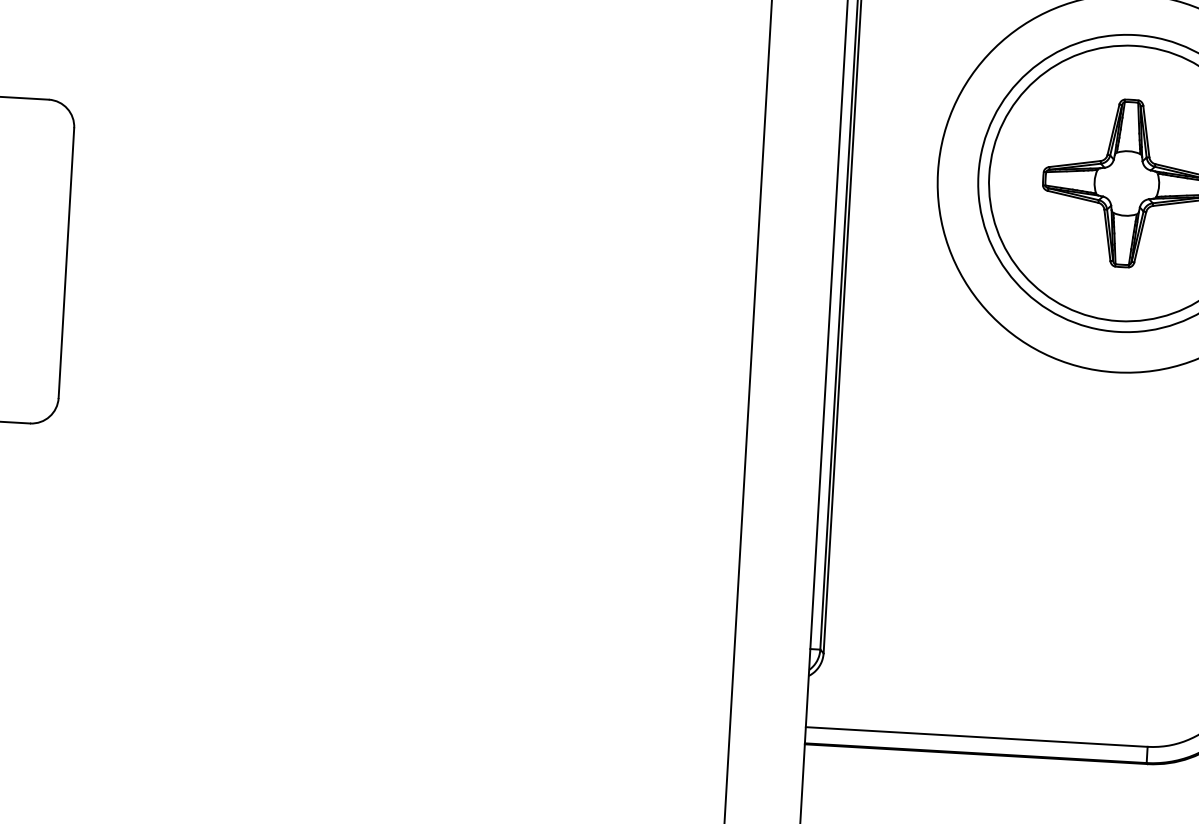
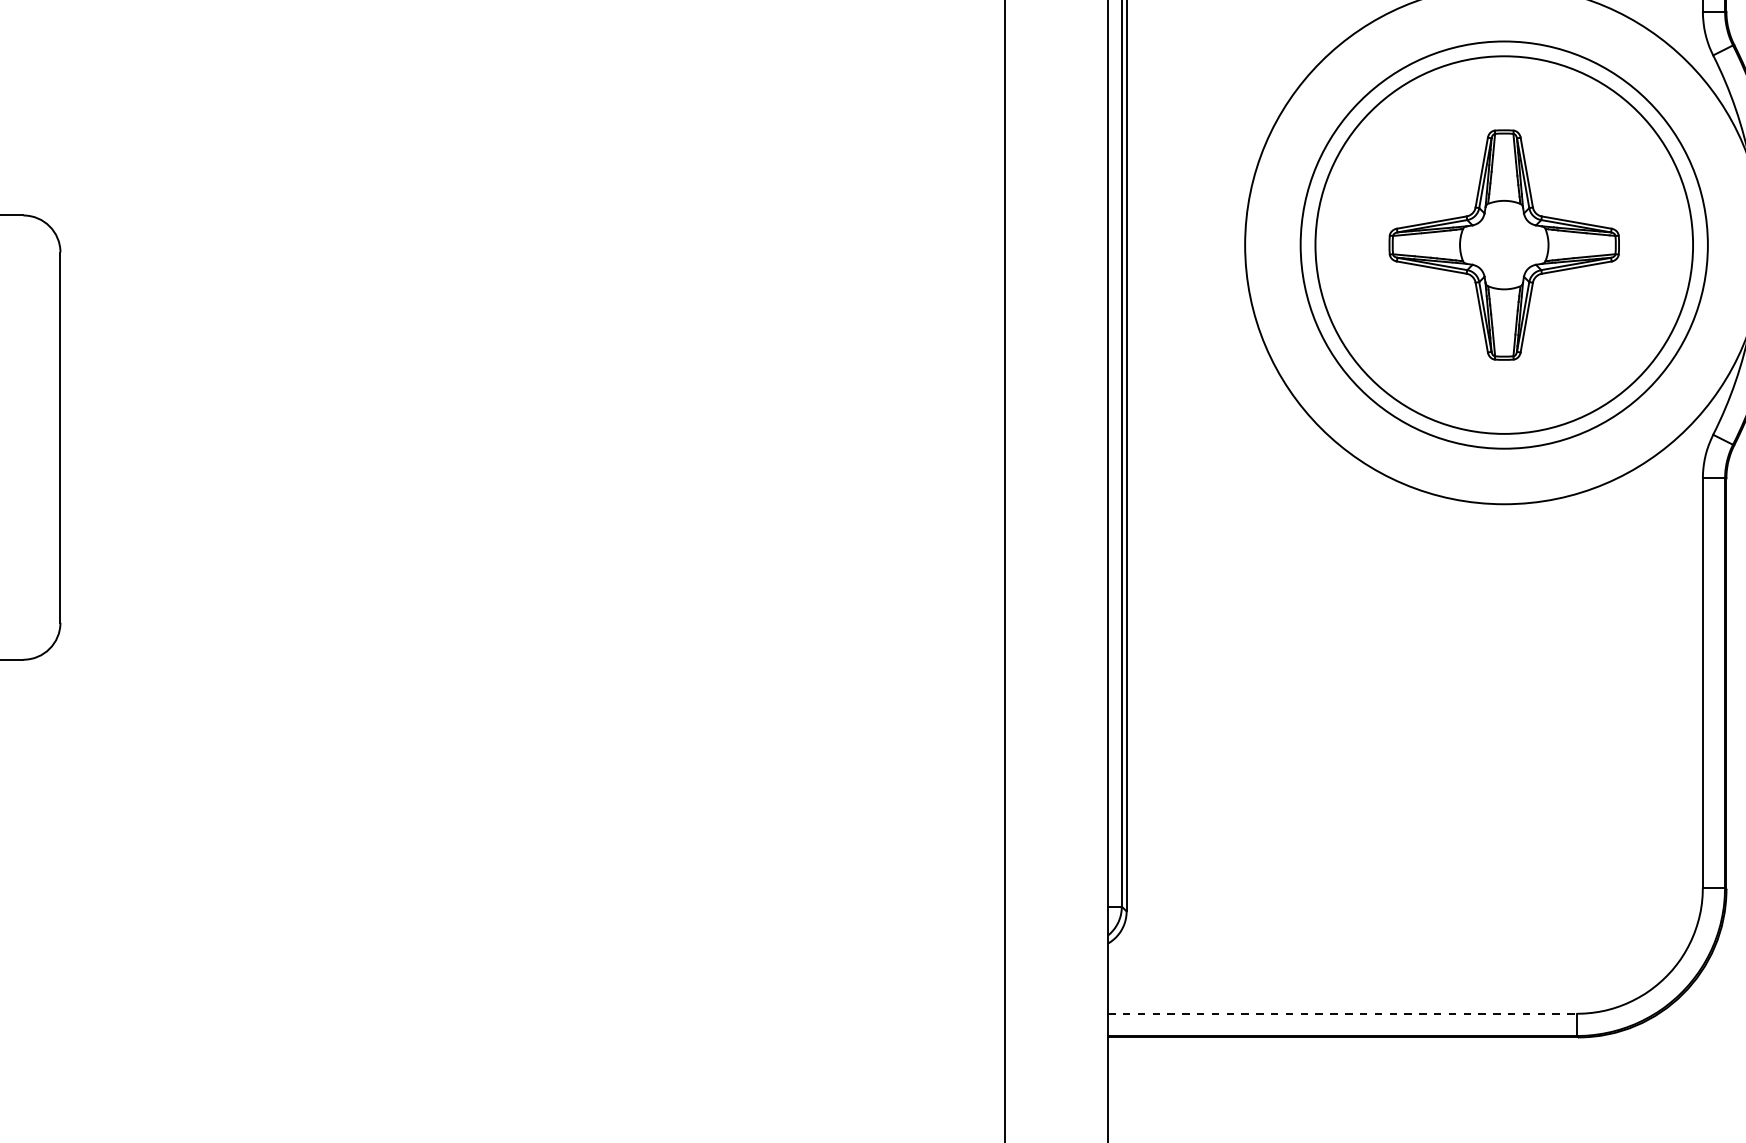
line: (977, 736) -> (1343, 1013), solid -> dashed

